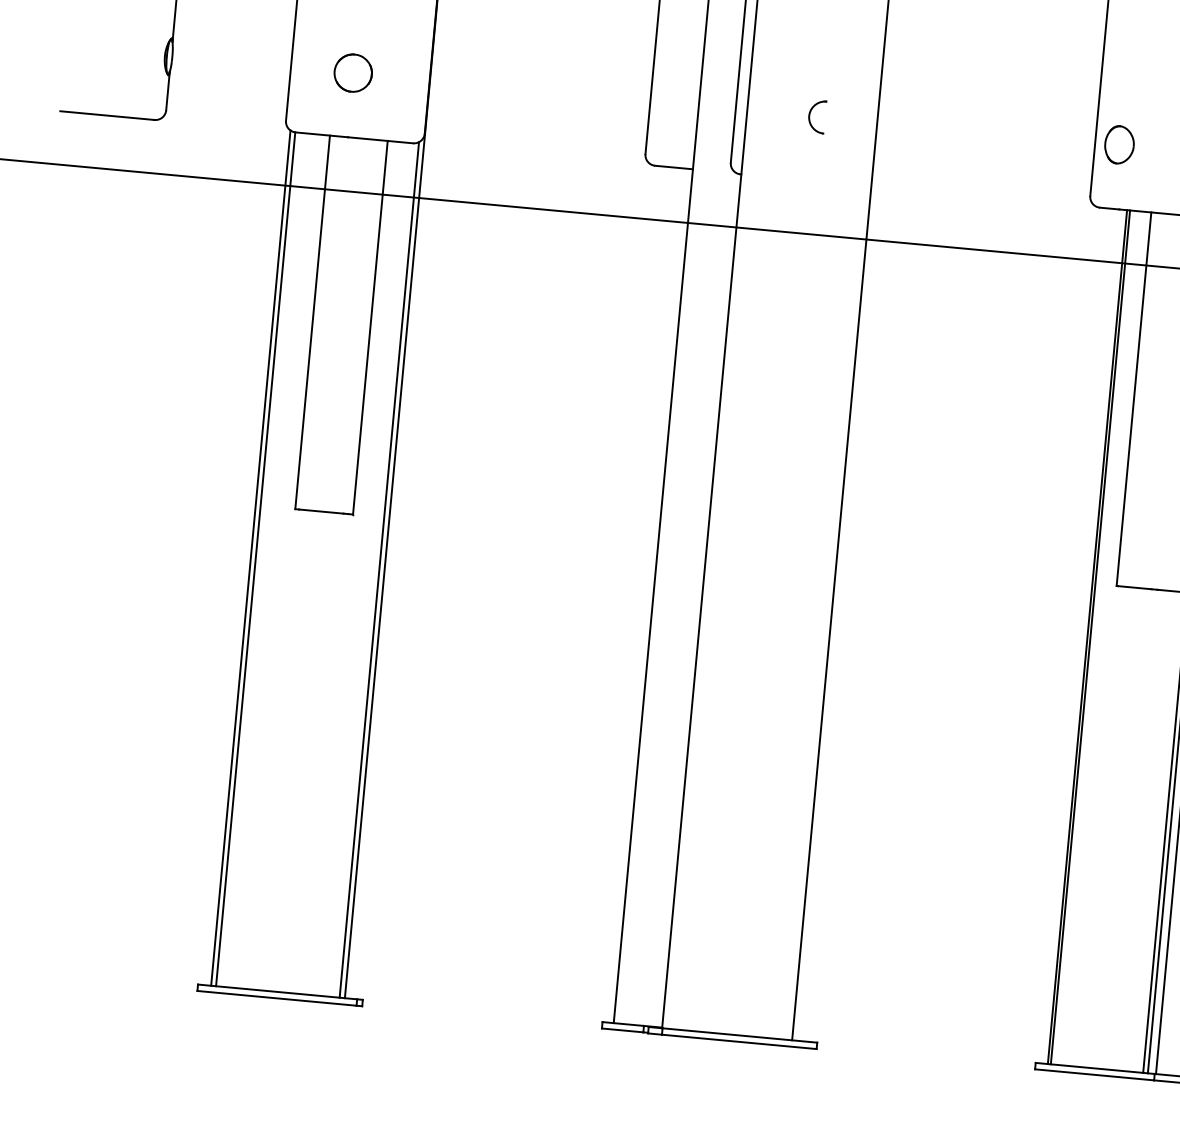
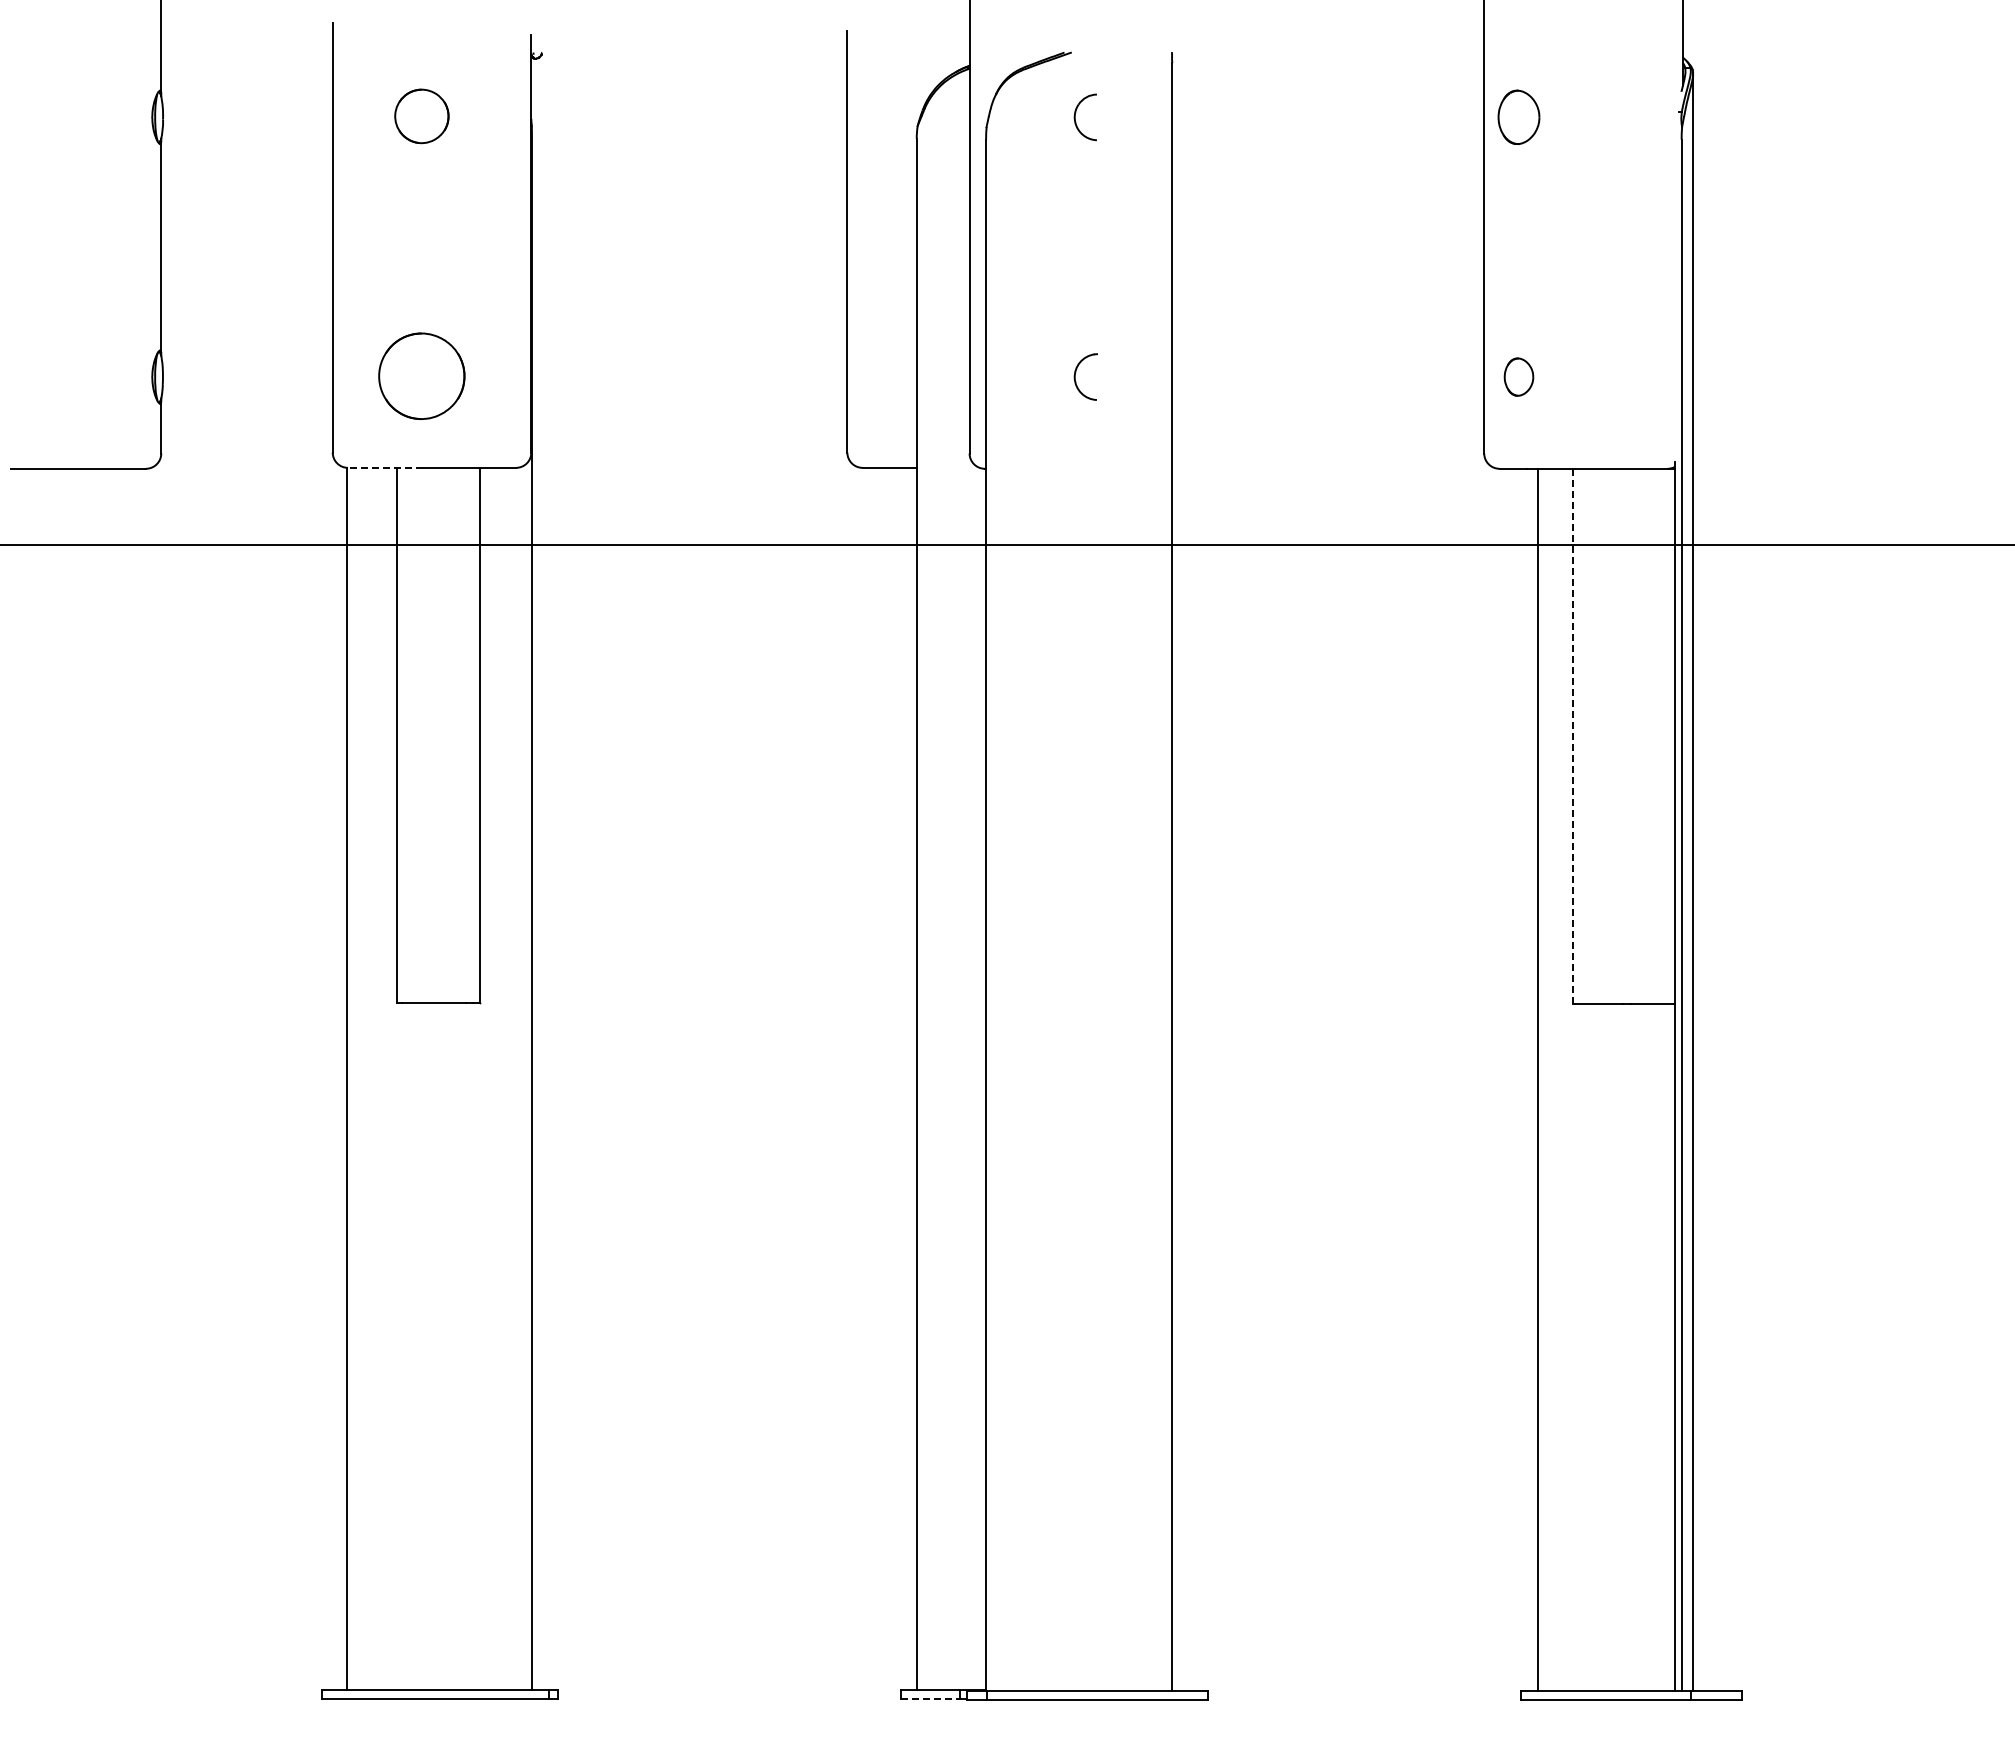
part: (353, 72) -> (421, 375), size x1.6
line: (321, 134) -> (385, 467), solid -> dashed
part: (1119, 144) -> (1518, 376), size x0.7
line: (1134, 399) -> (1573, 736), solid -> dashed
line: (250, 557) -> (340, 1077), removed
line: (379, 569) -> (524, 1077), removed
line: (1090, 637) -> (1542, 1079), removed
line: (622, 1030) -> (930, 1699), solid -> dashed

